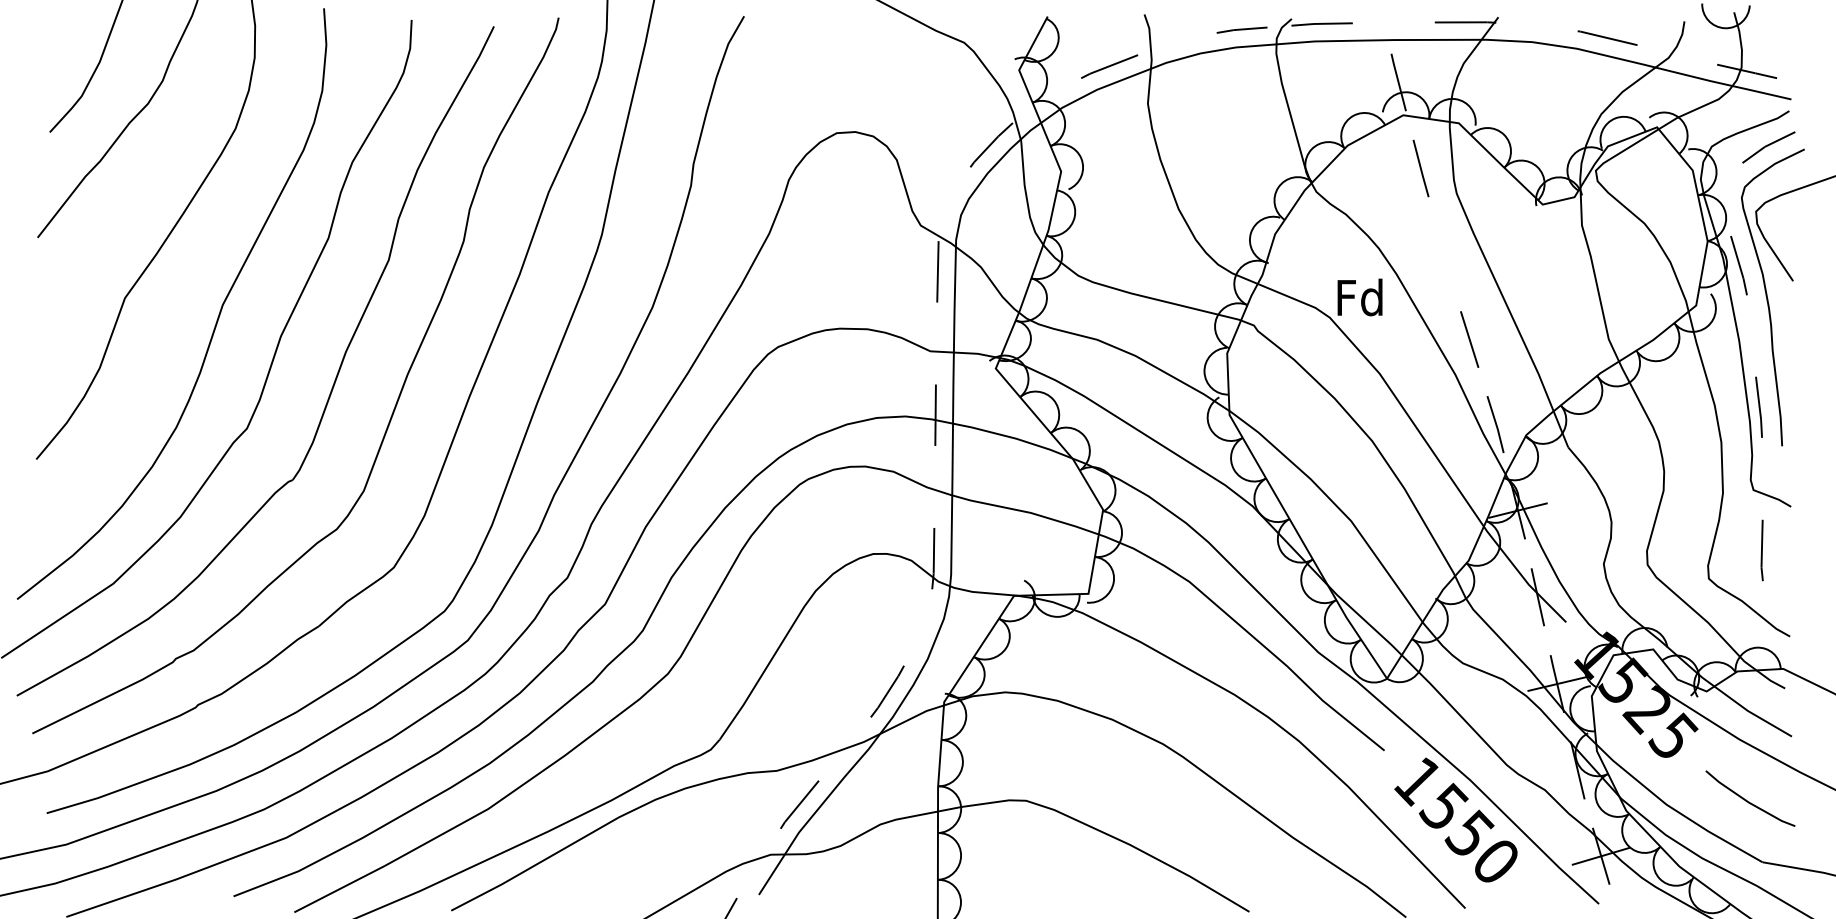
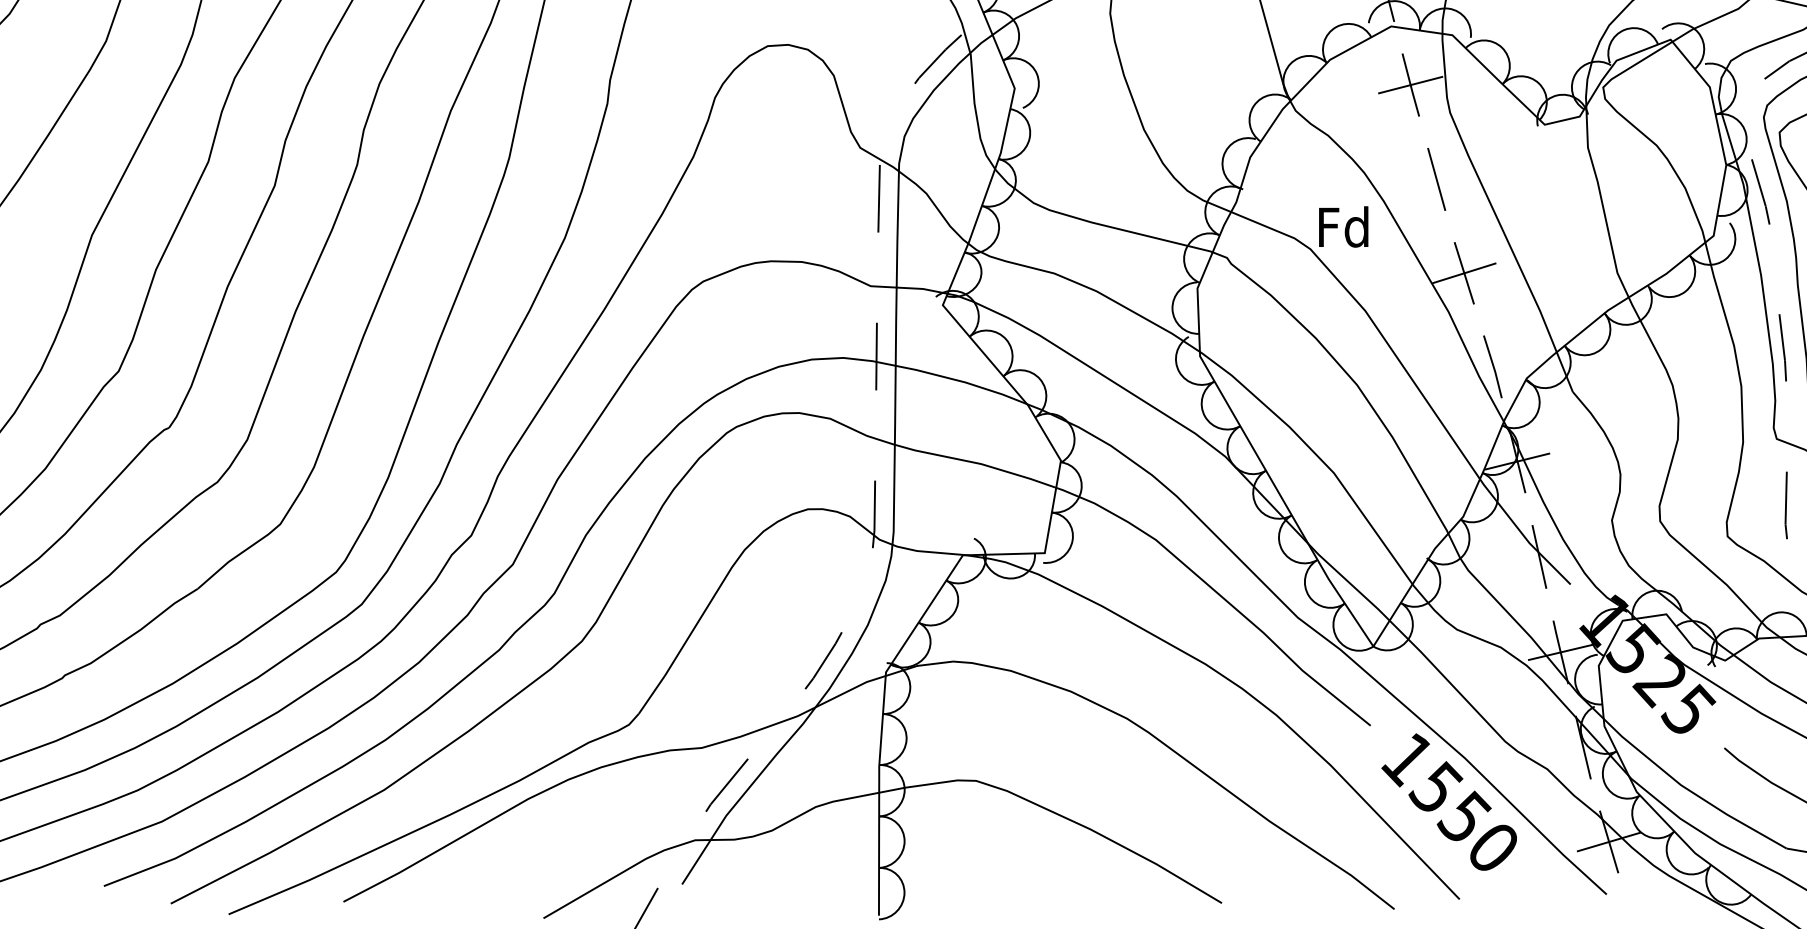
line: (1420, 168) -> (1410, 85), added
line: (1444, 253) -> (1436, 178), added
line: (1469, 339) -> (1464, 273), added

